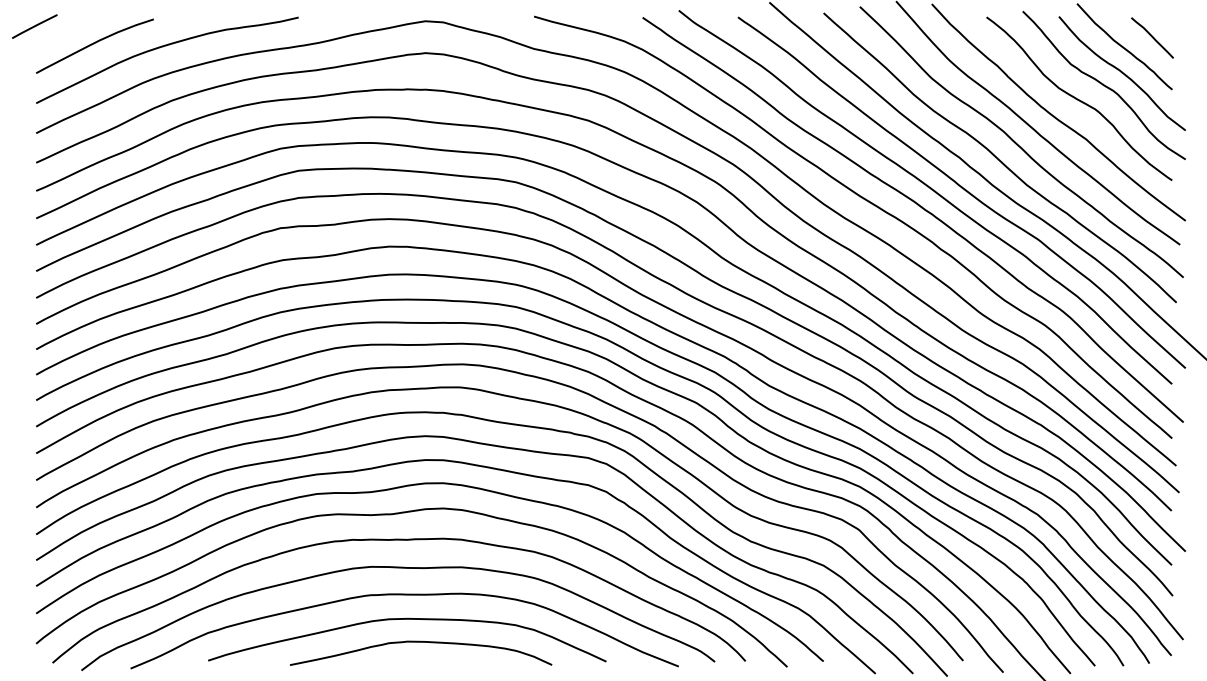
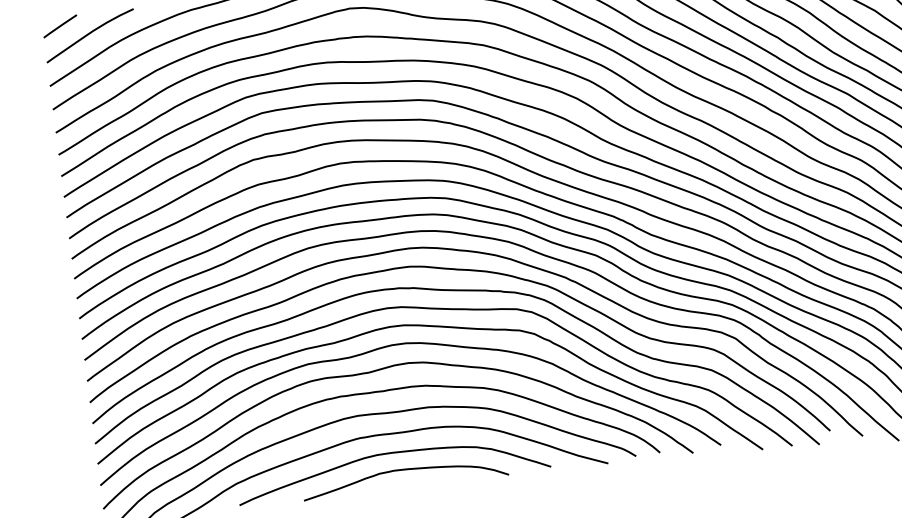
line: (34, 26) -> (60, 26), moved

